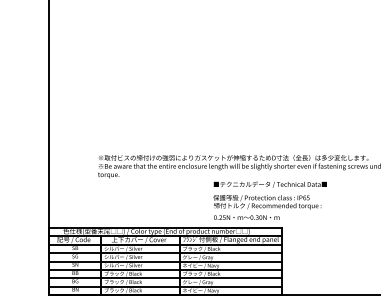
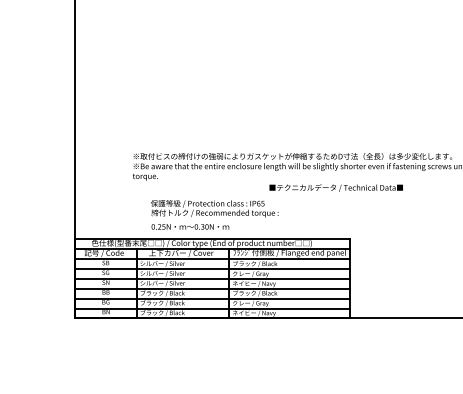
text: (267, 207) -> (214, 214), moved

